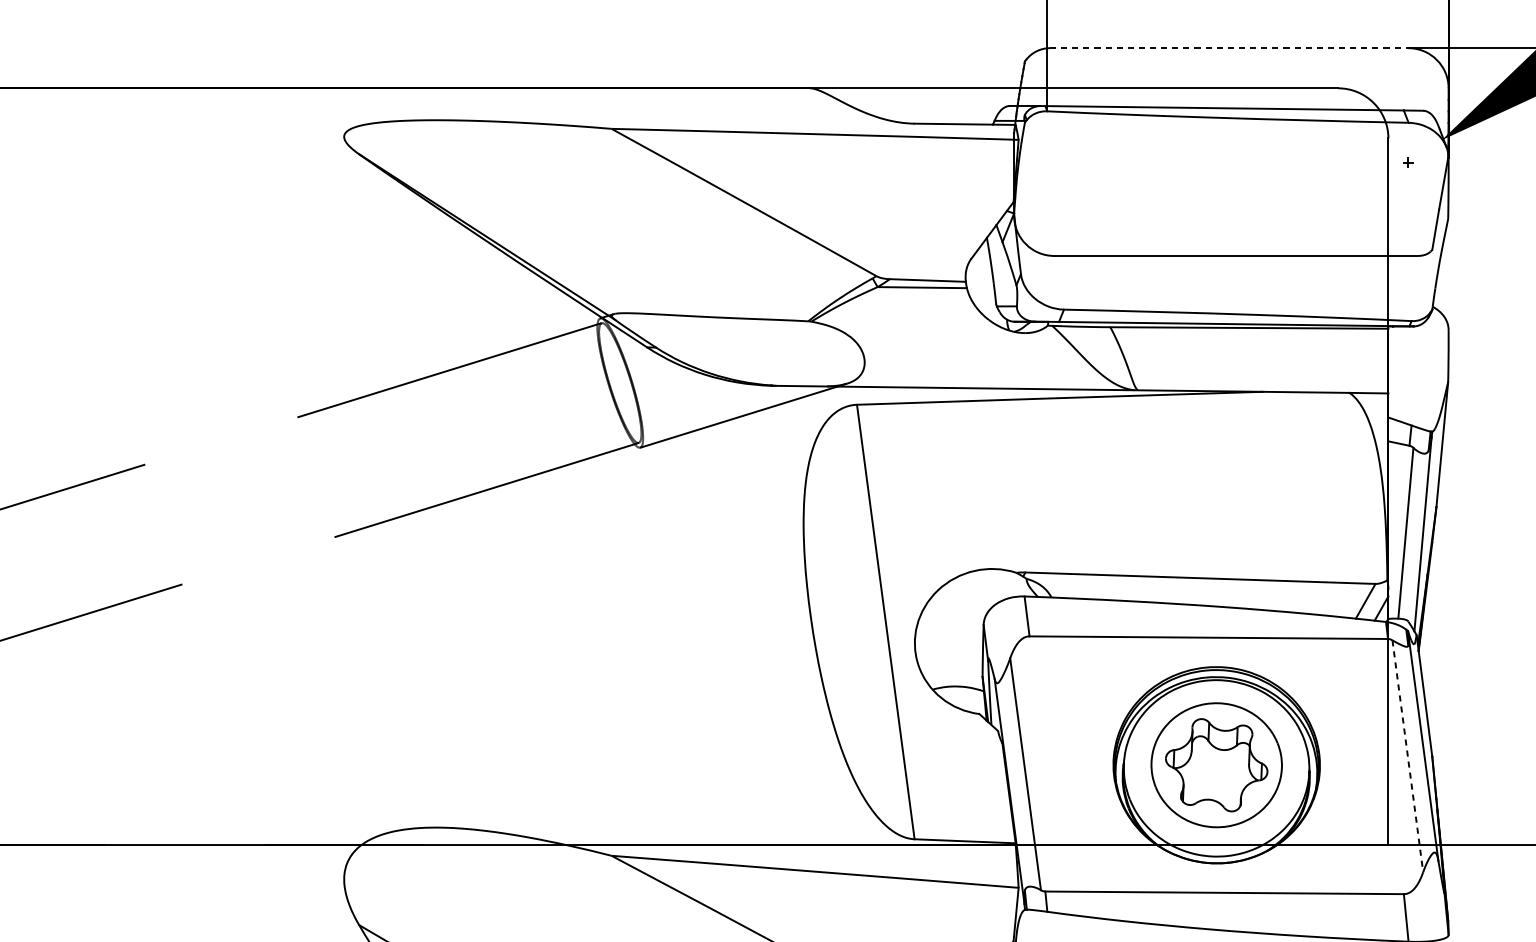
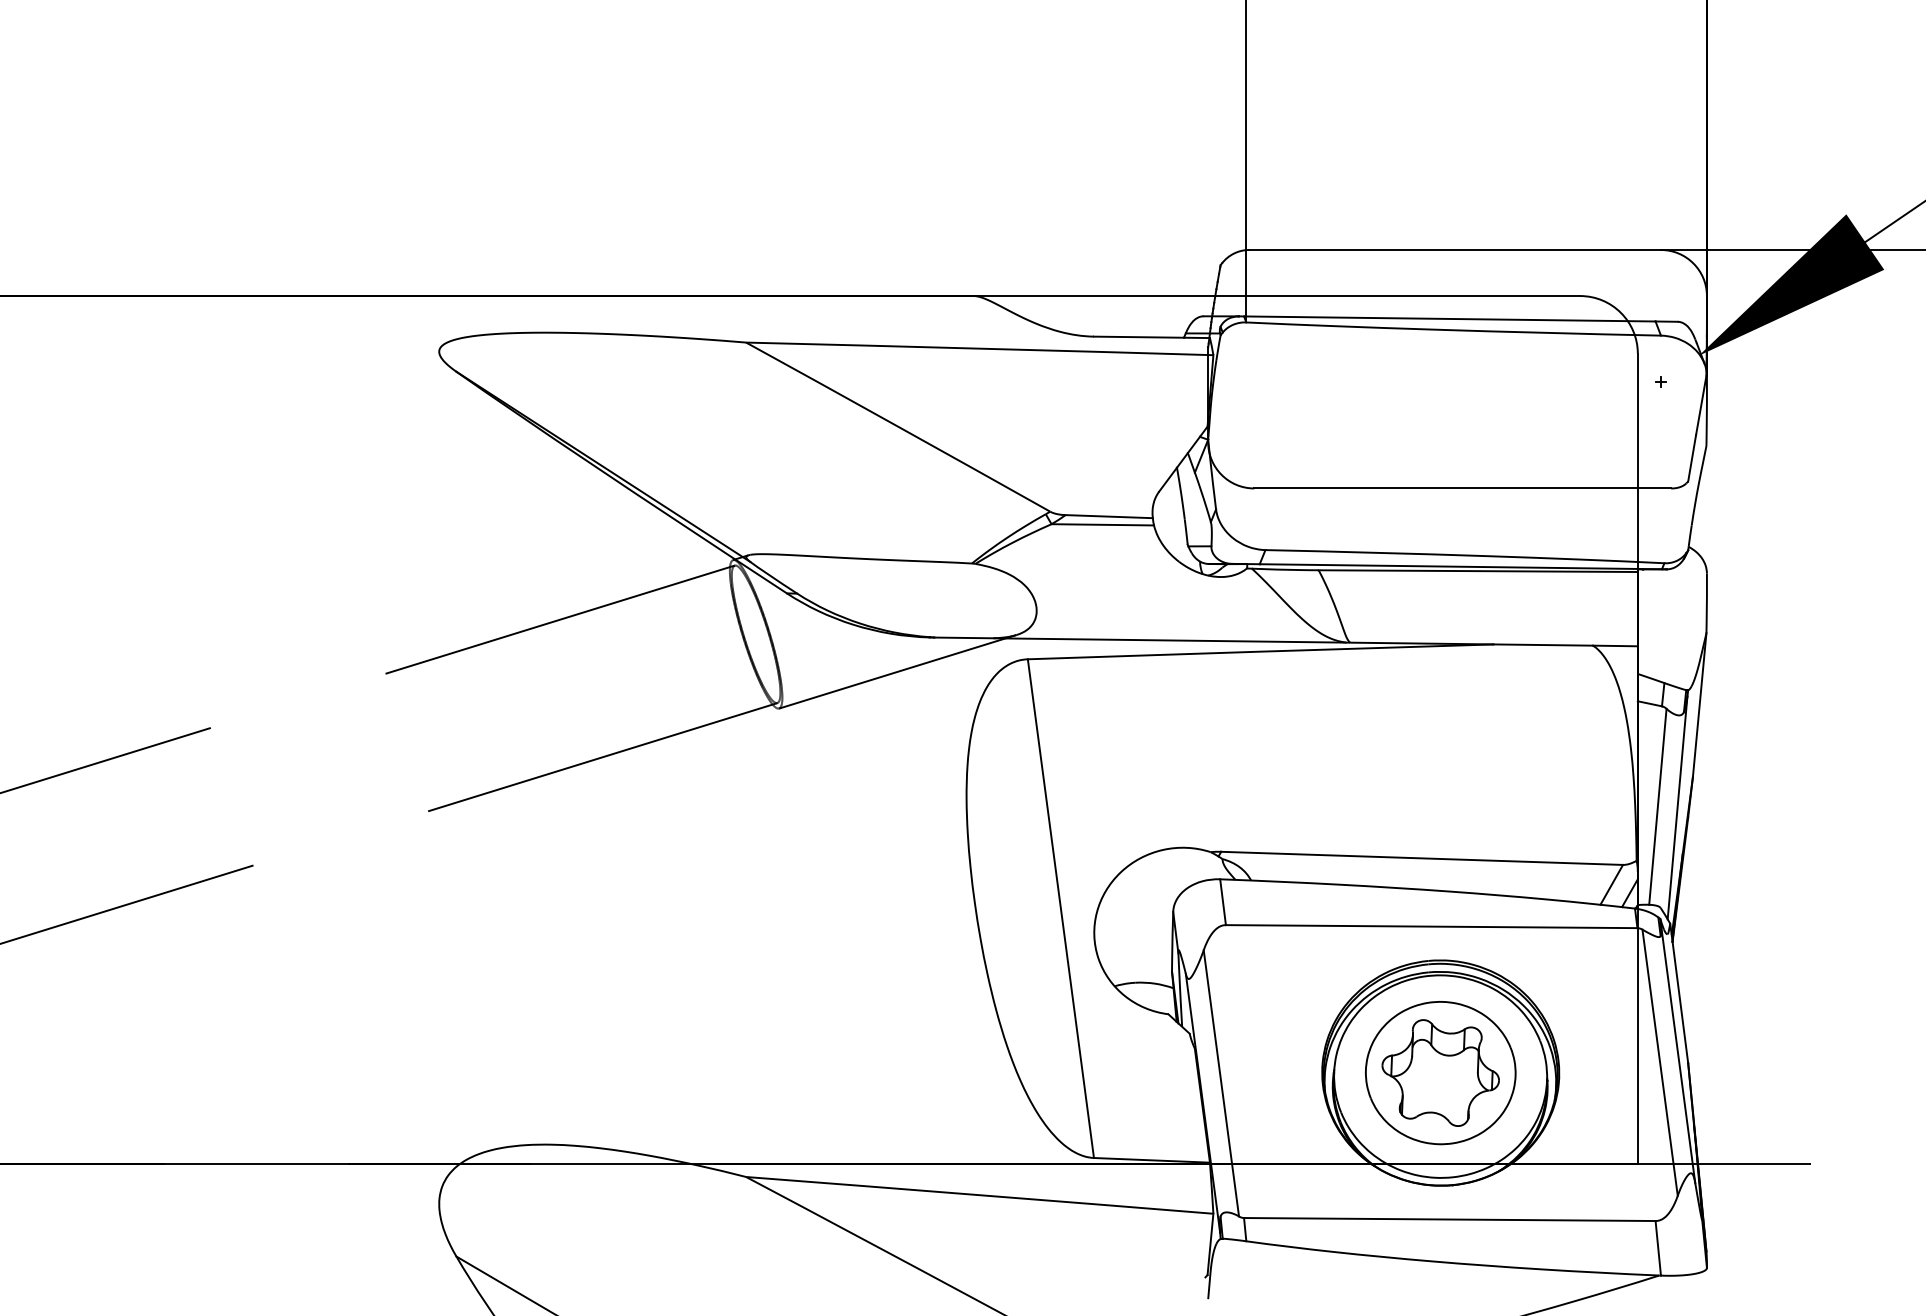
line: (1229, 47) -> (1455, 249), dashed -> solid
line: (1408, 756) -> (1660, 1063), dashed -> solid

